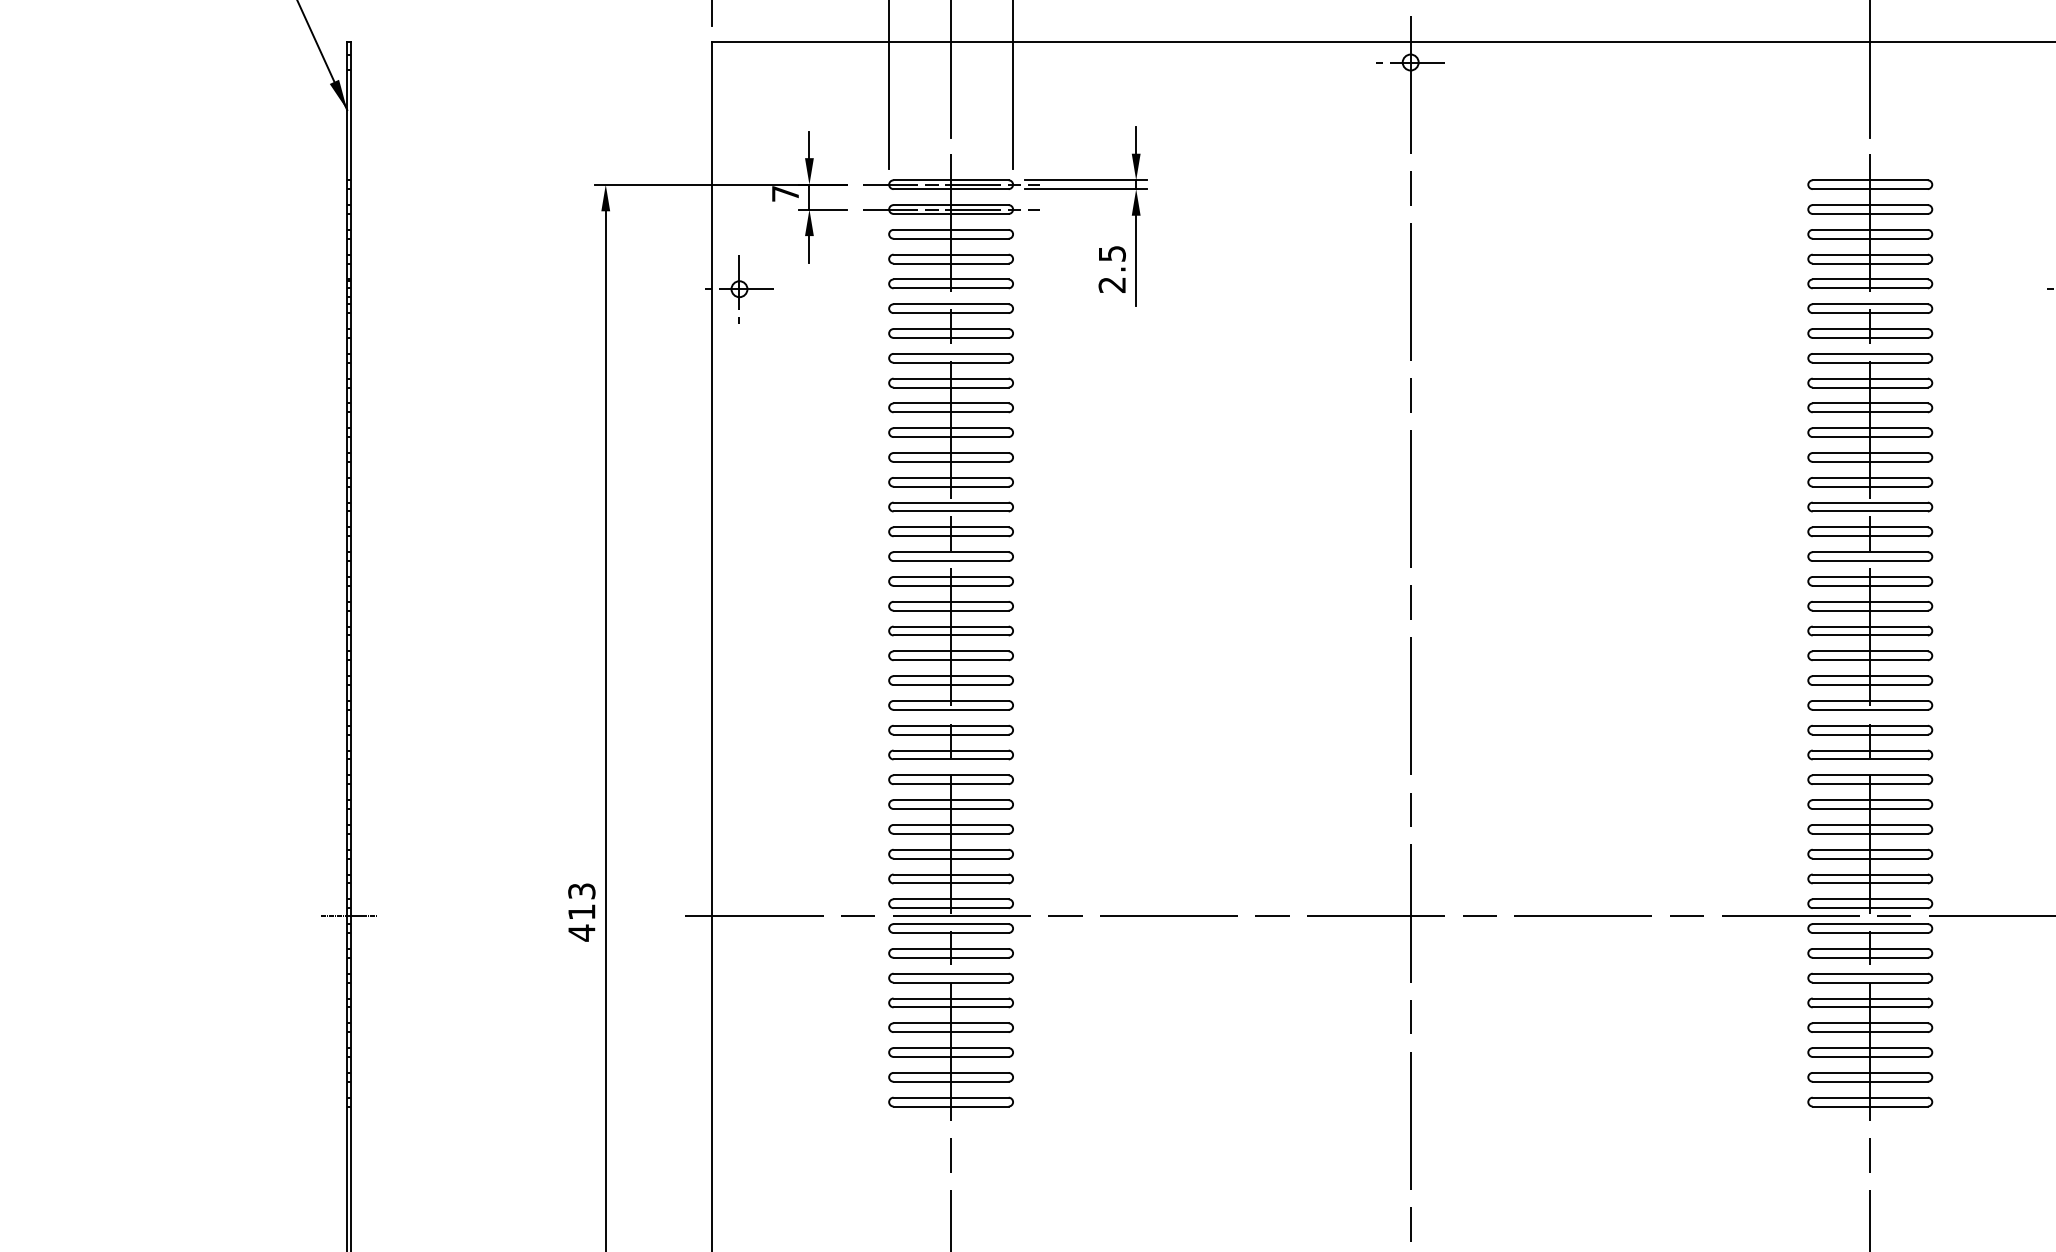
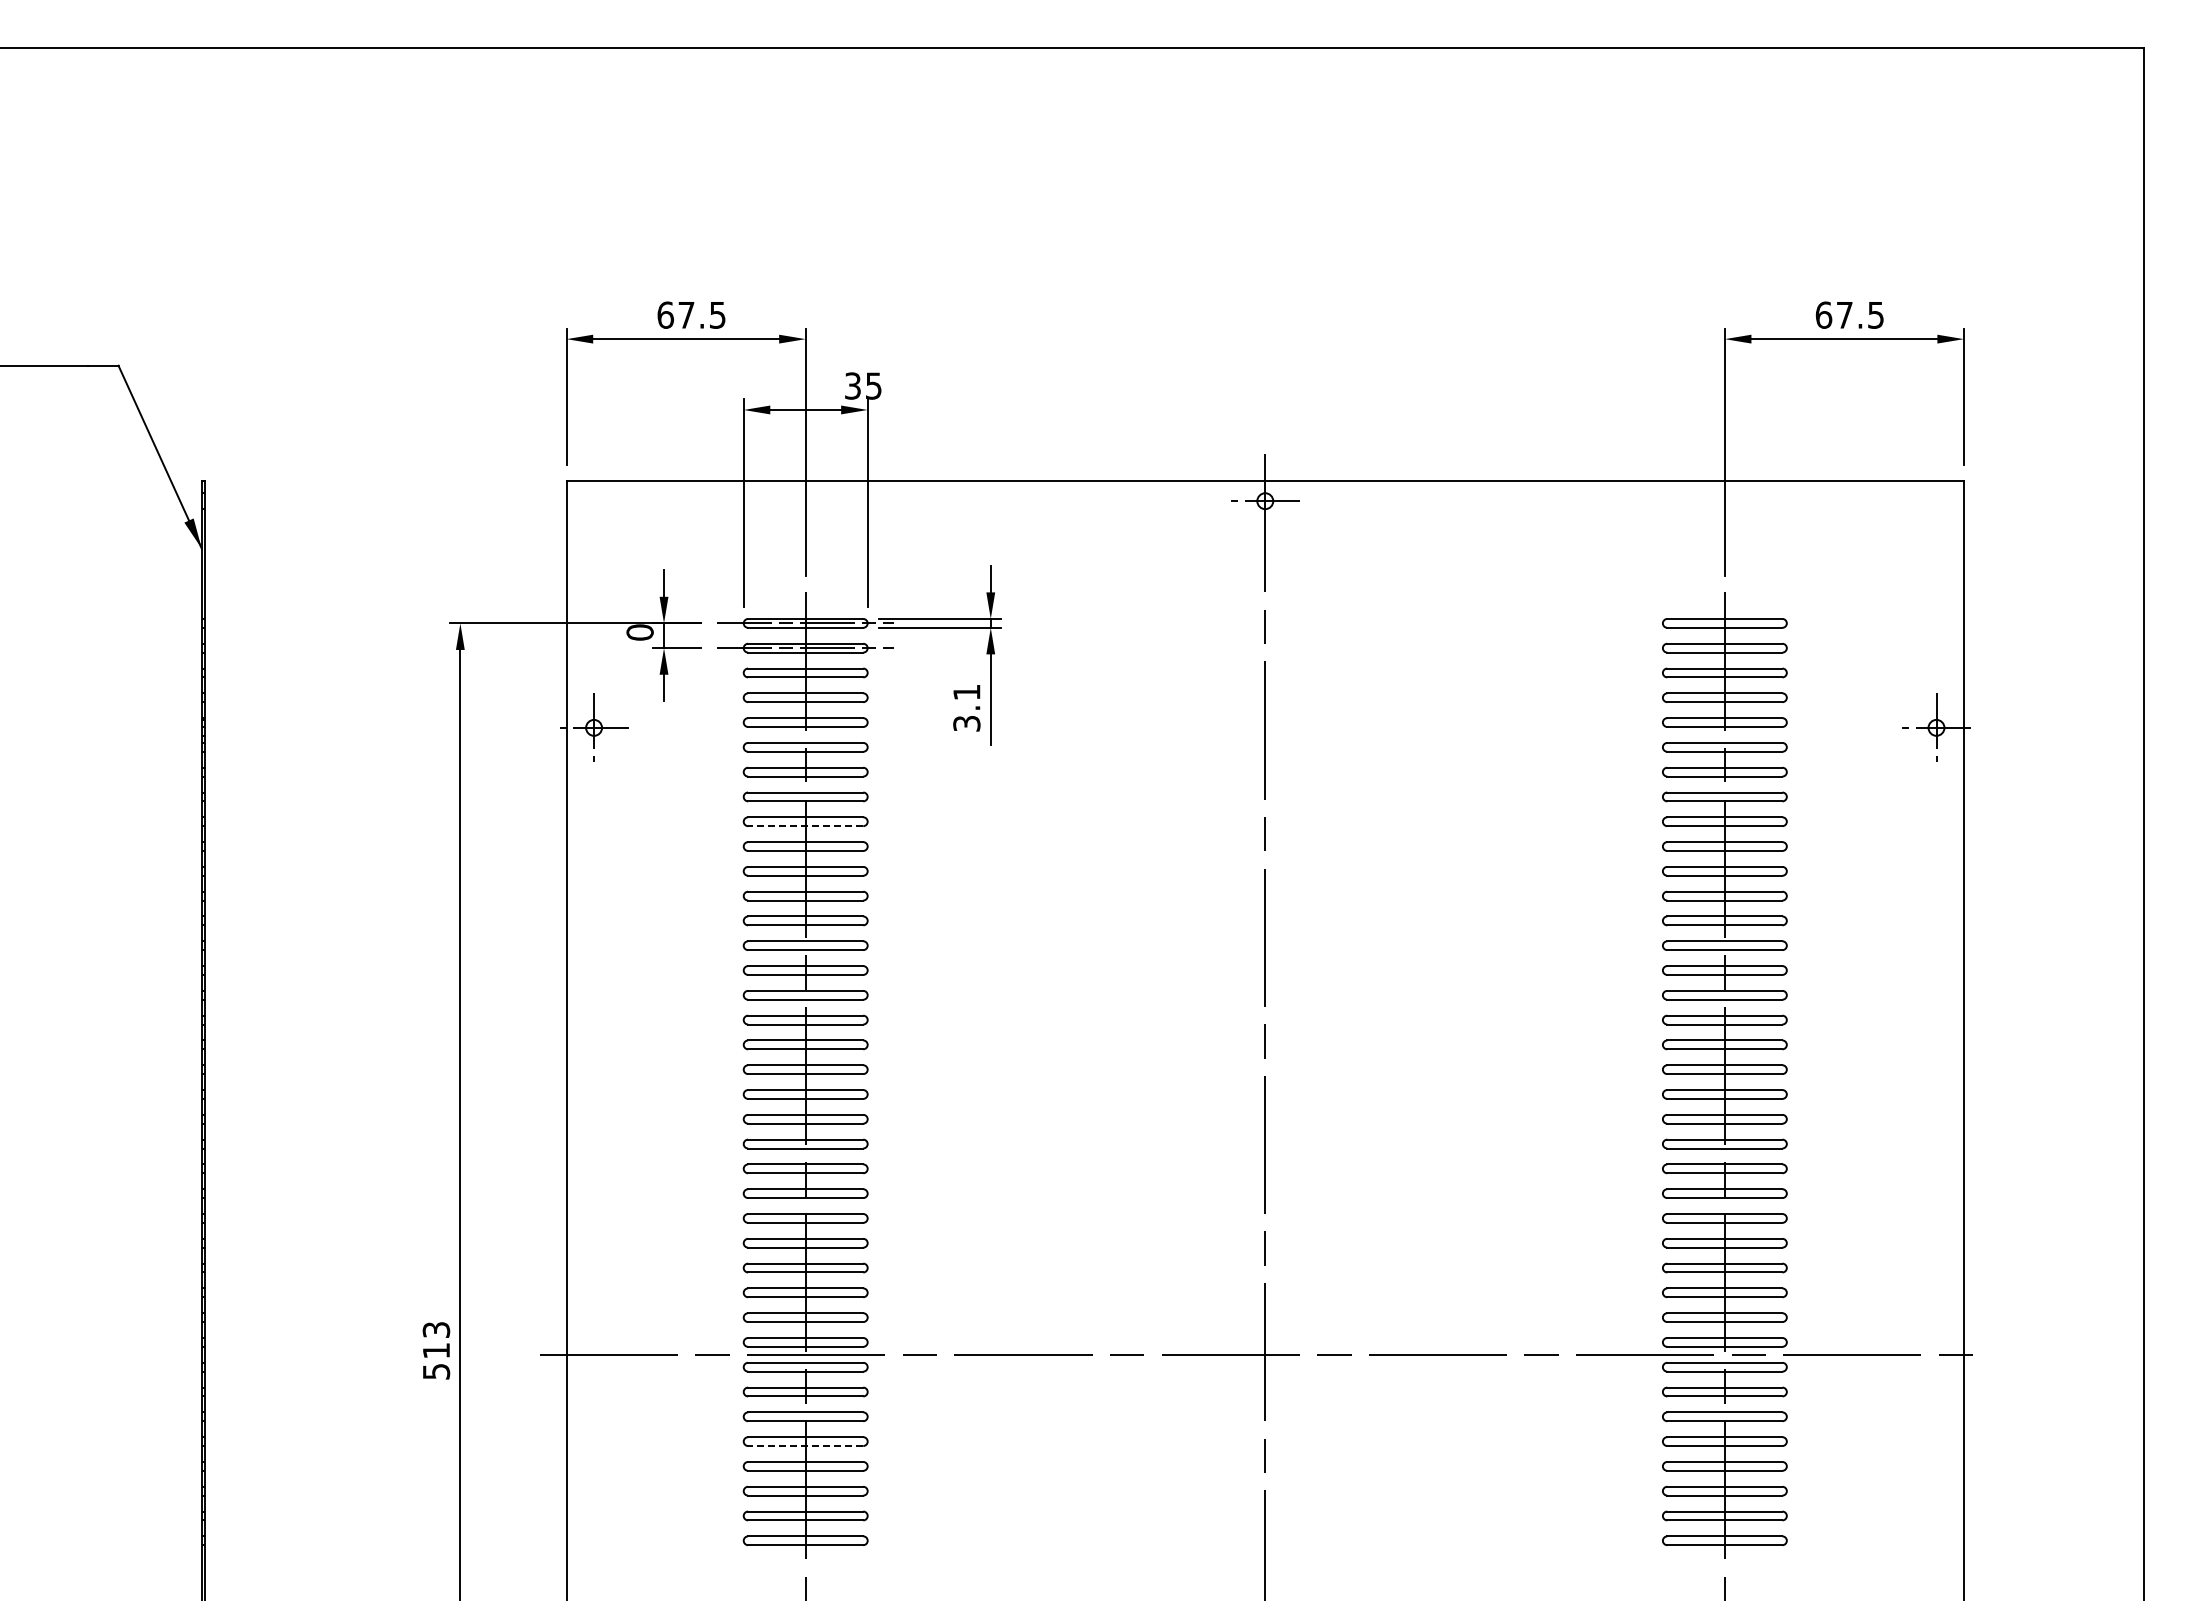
text: (784, 193) -> (639, 632), 7 -> 0
text: (1111, 268) -> (966, 707), 2.5 -> 3.1
line: (950, 387) -> (805, 826), solid -> dashed
line: (348, 915) -> (203, 1354), removed
text: (581, 932) -> (436, 1371), 413 -> 513
line: (950, 1007) -> (805, 1446), solid -> dashed

